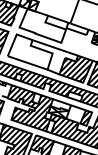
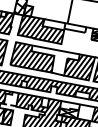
hatch: (42, 25) -> (40, 29), added
hatch: (29, 51) -> (31, 57), added

